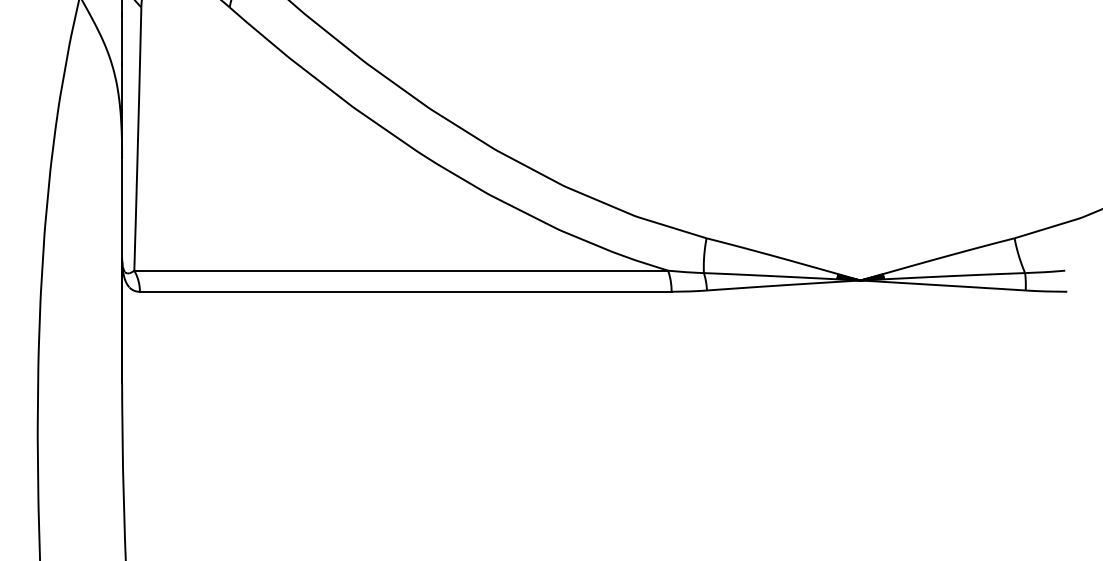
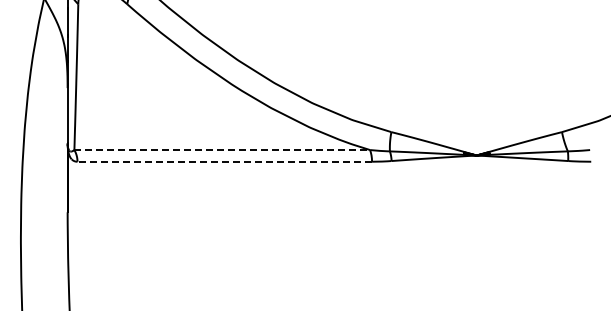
line: (401, 271) -> (222, 150), solid -> dashed
line: (405, 291) -> (224, 161), solid -> dashed

